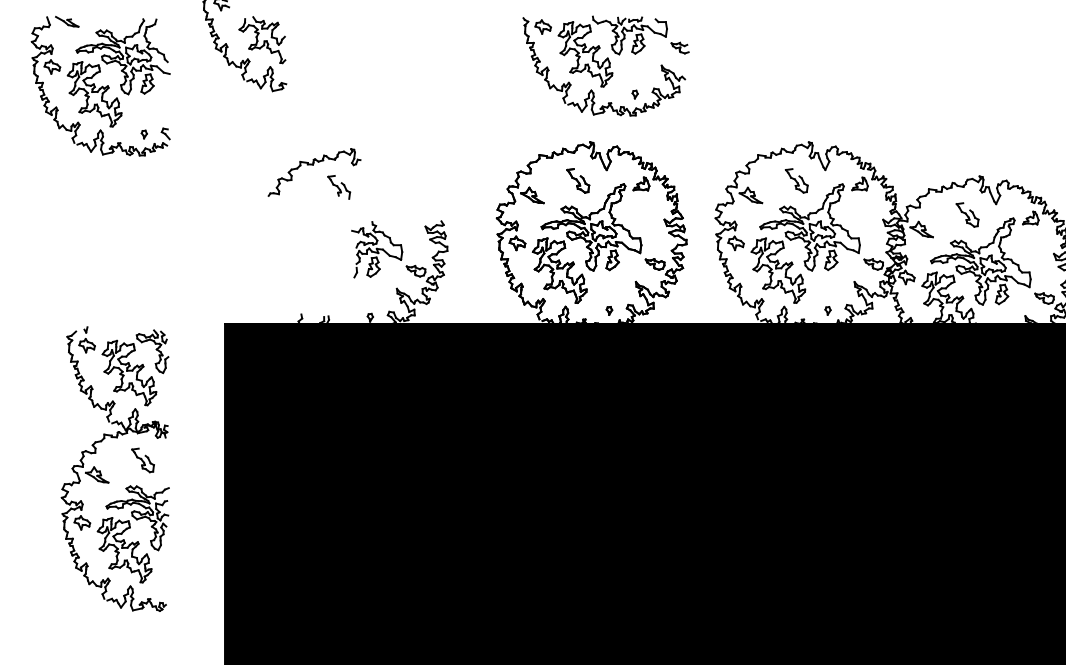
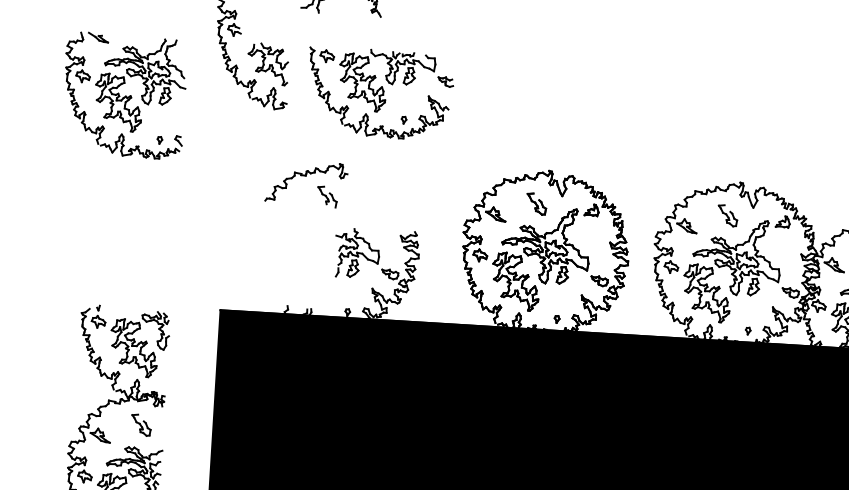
part: (605, 65) -> (379, 93), moved

